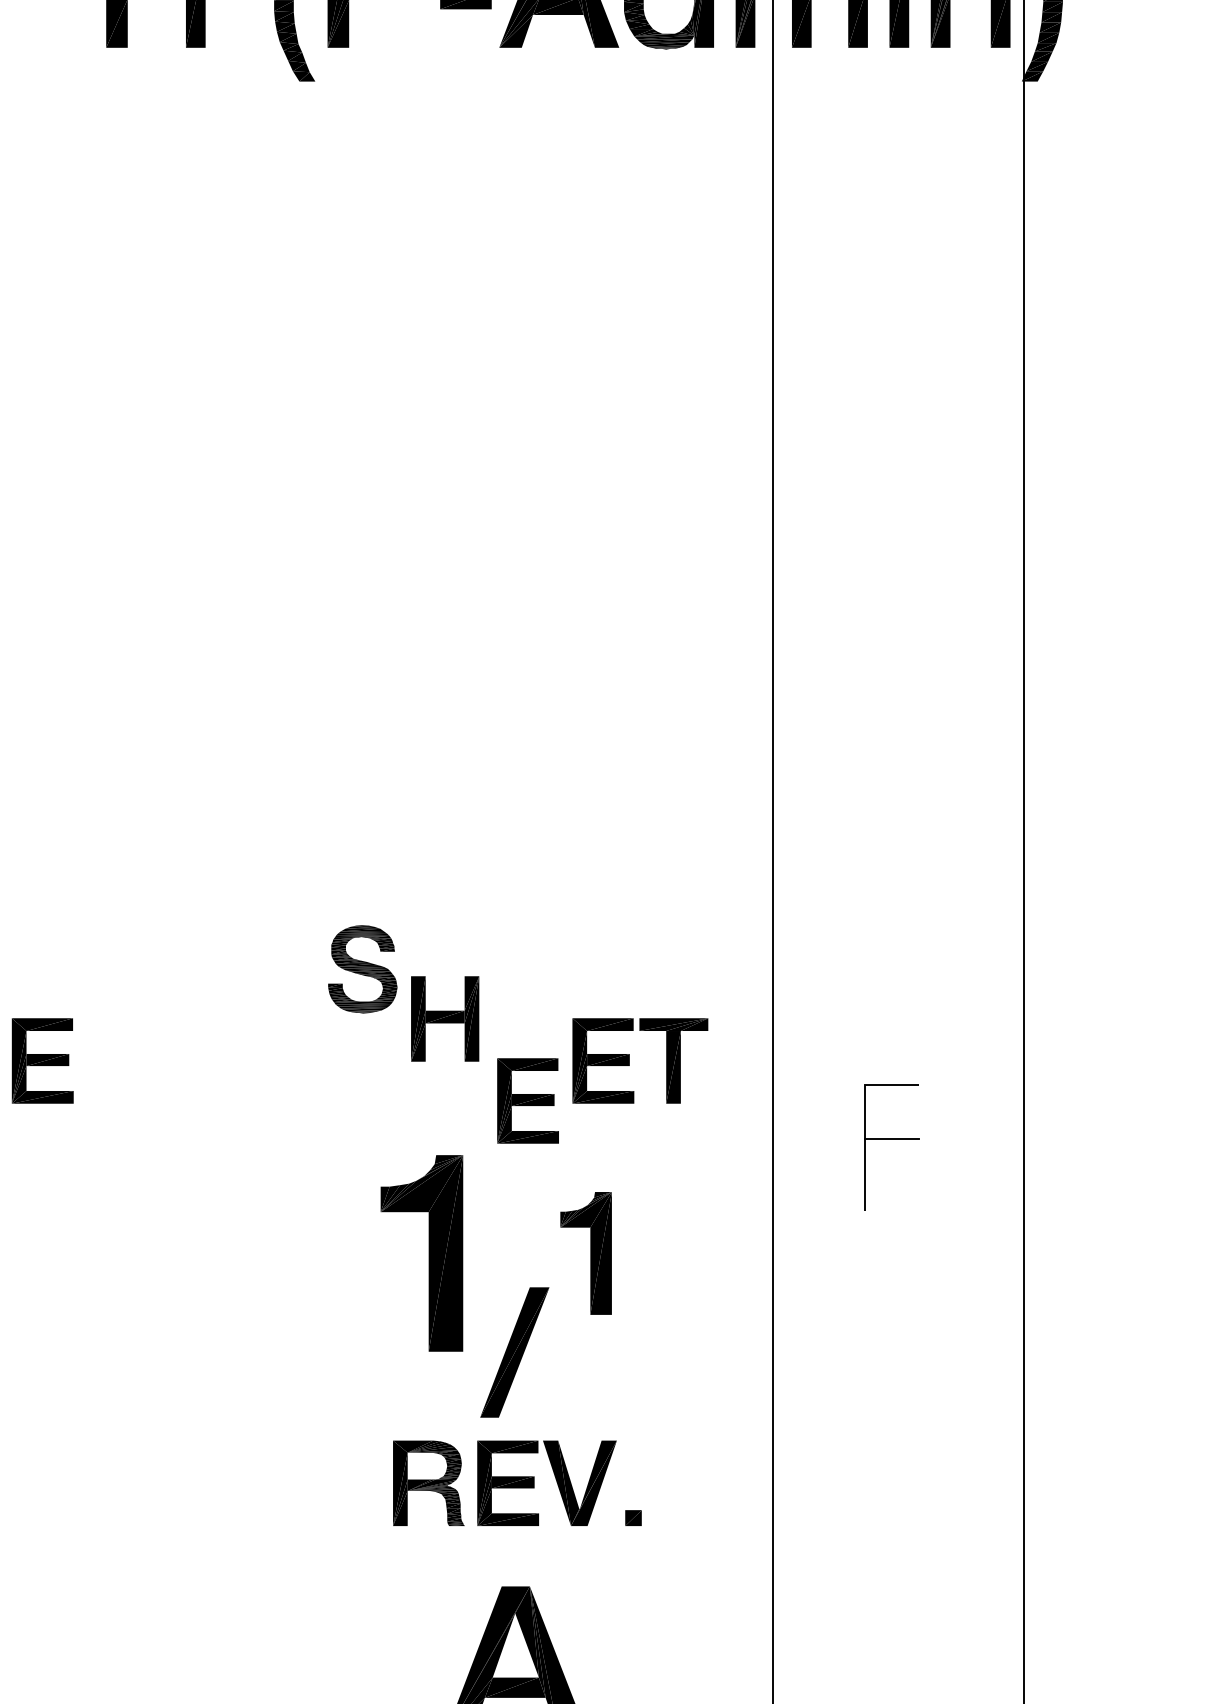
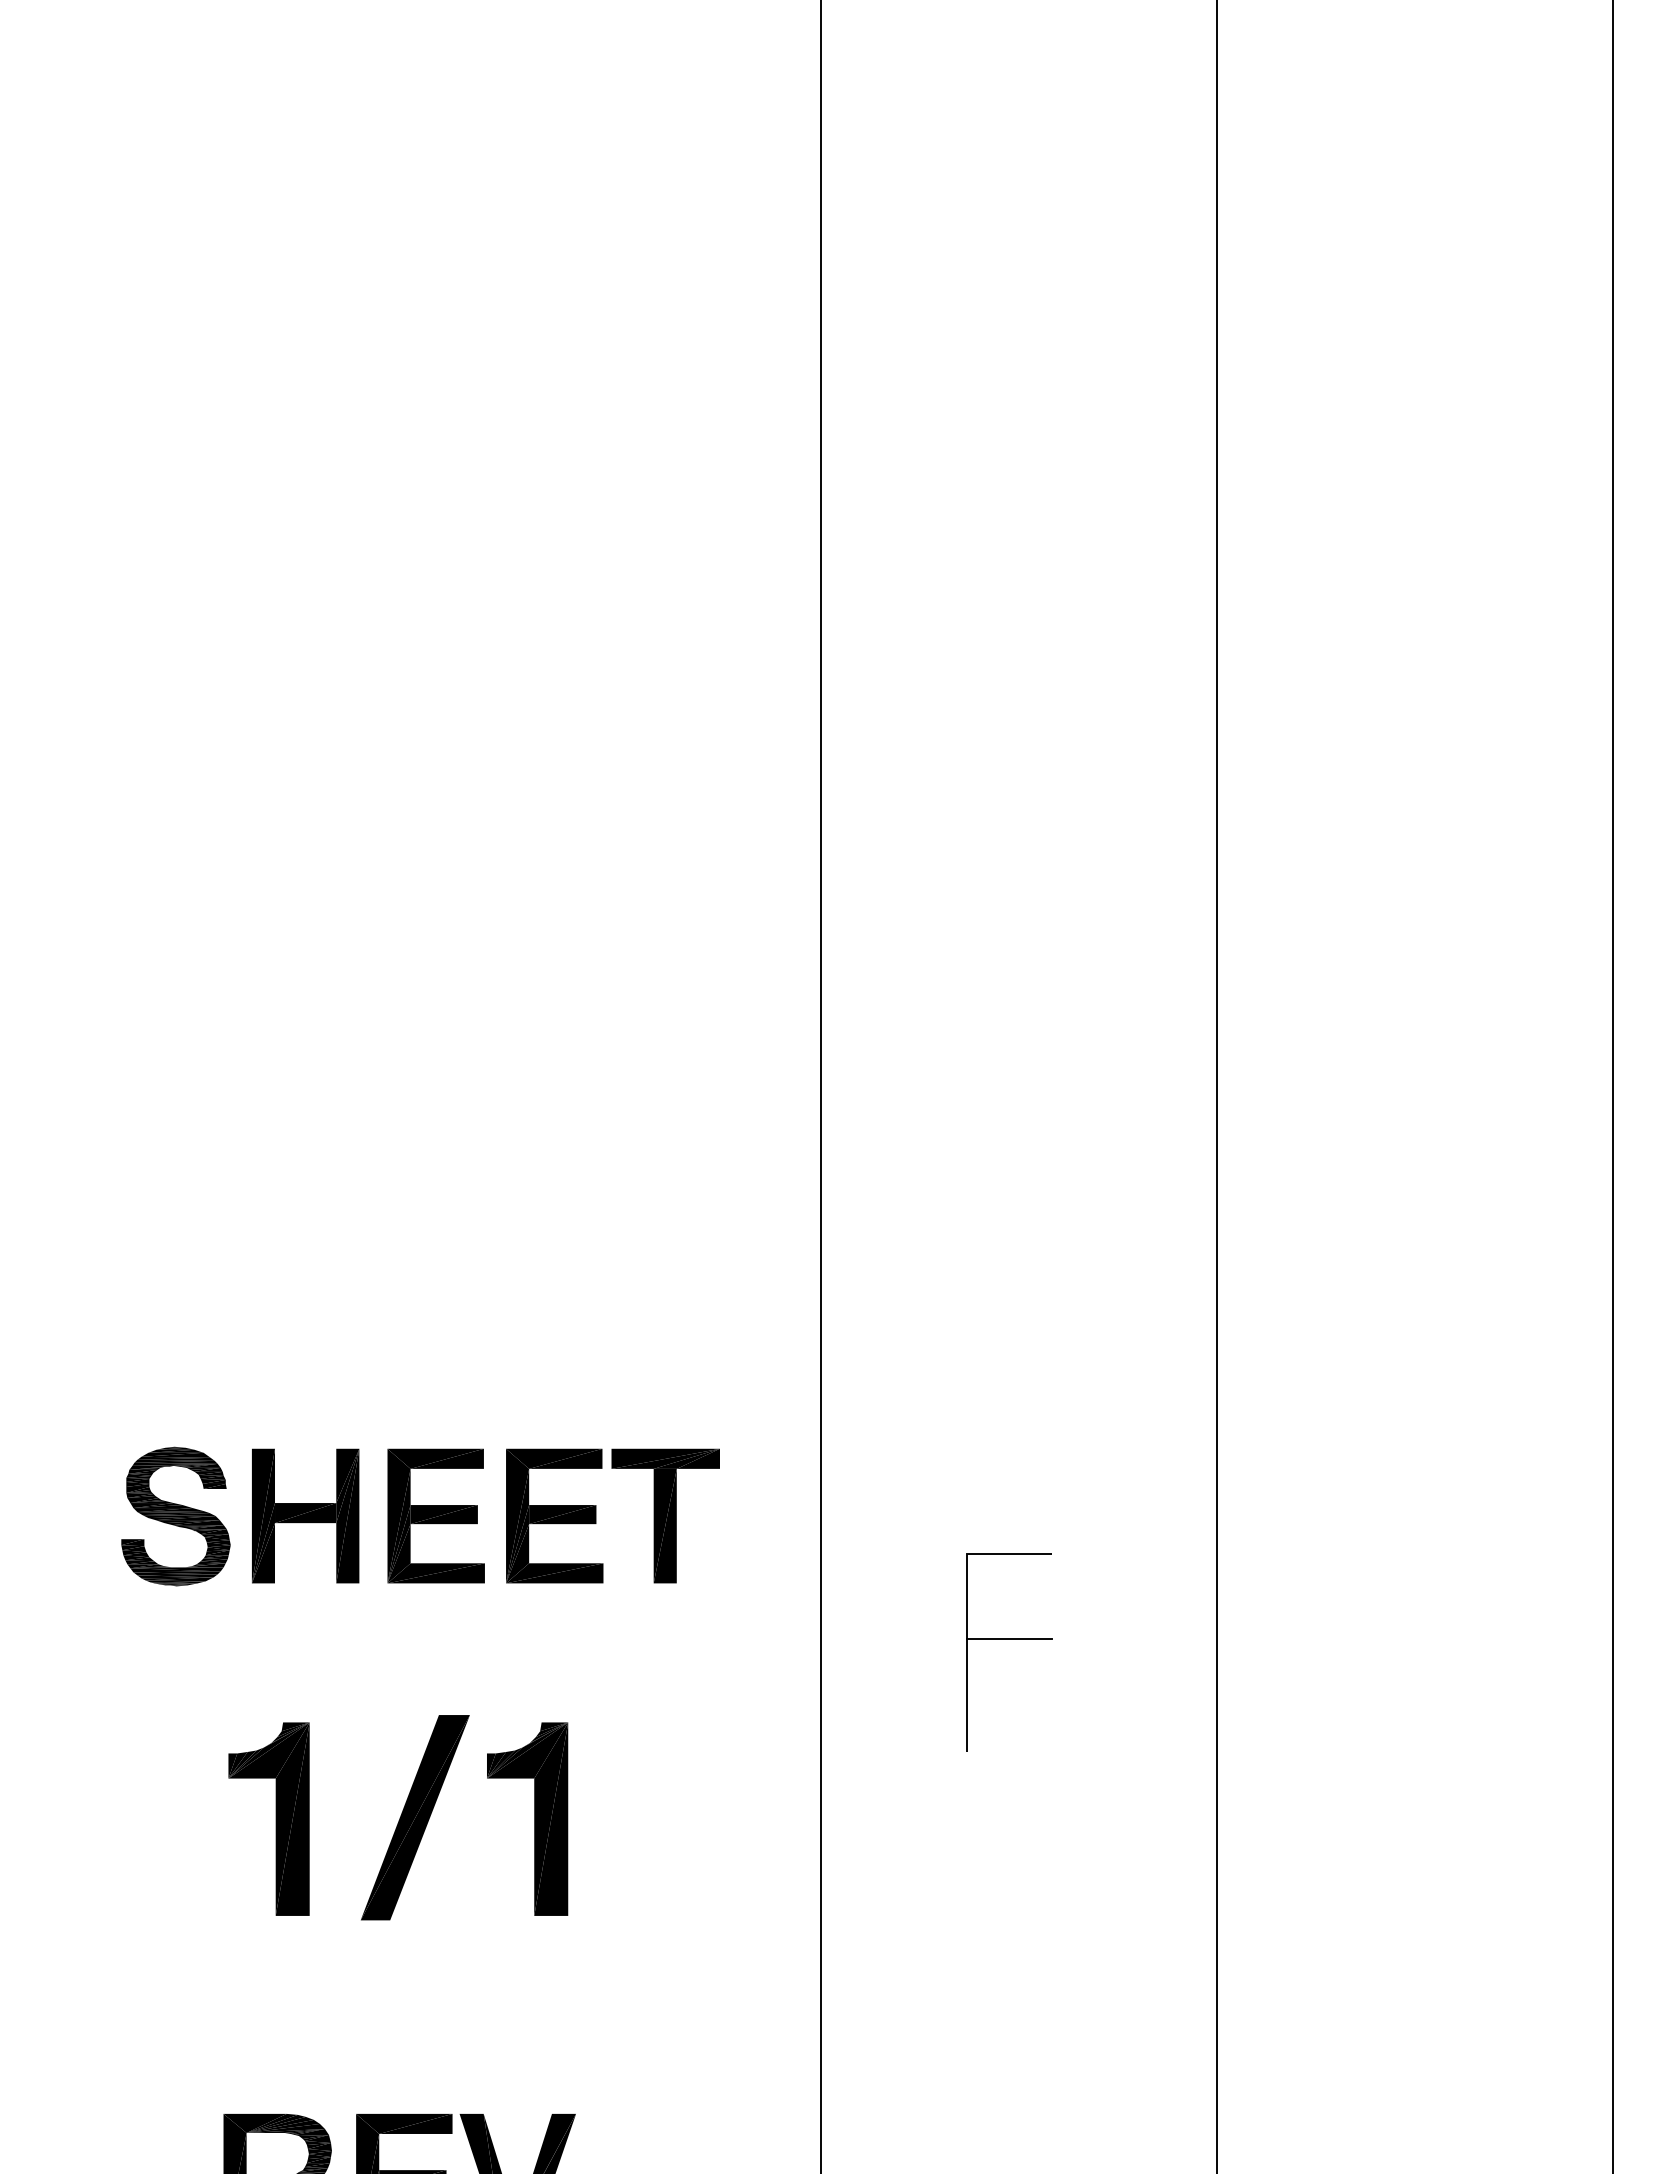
part: (362, 969) -> (175, 1516), moved
part: (445, 1018) -> (306, 1515), moved
part: (527, 1100) -> (435, 1515), moved
part: (421, 1253) -> (268, 1819), size x0.62
part: (514, 1352) -> (414, 1817), moved

